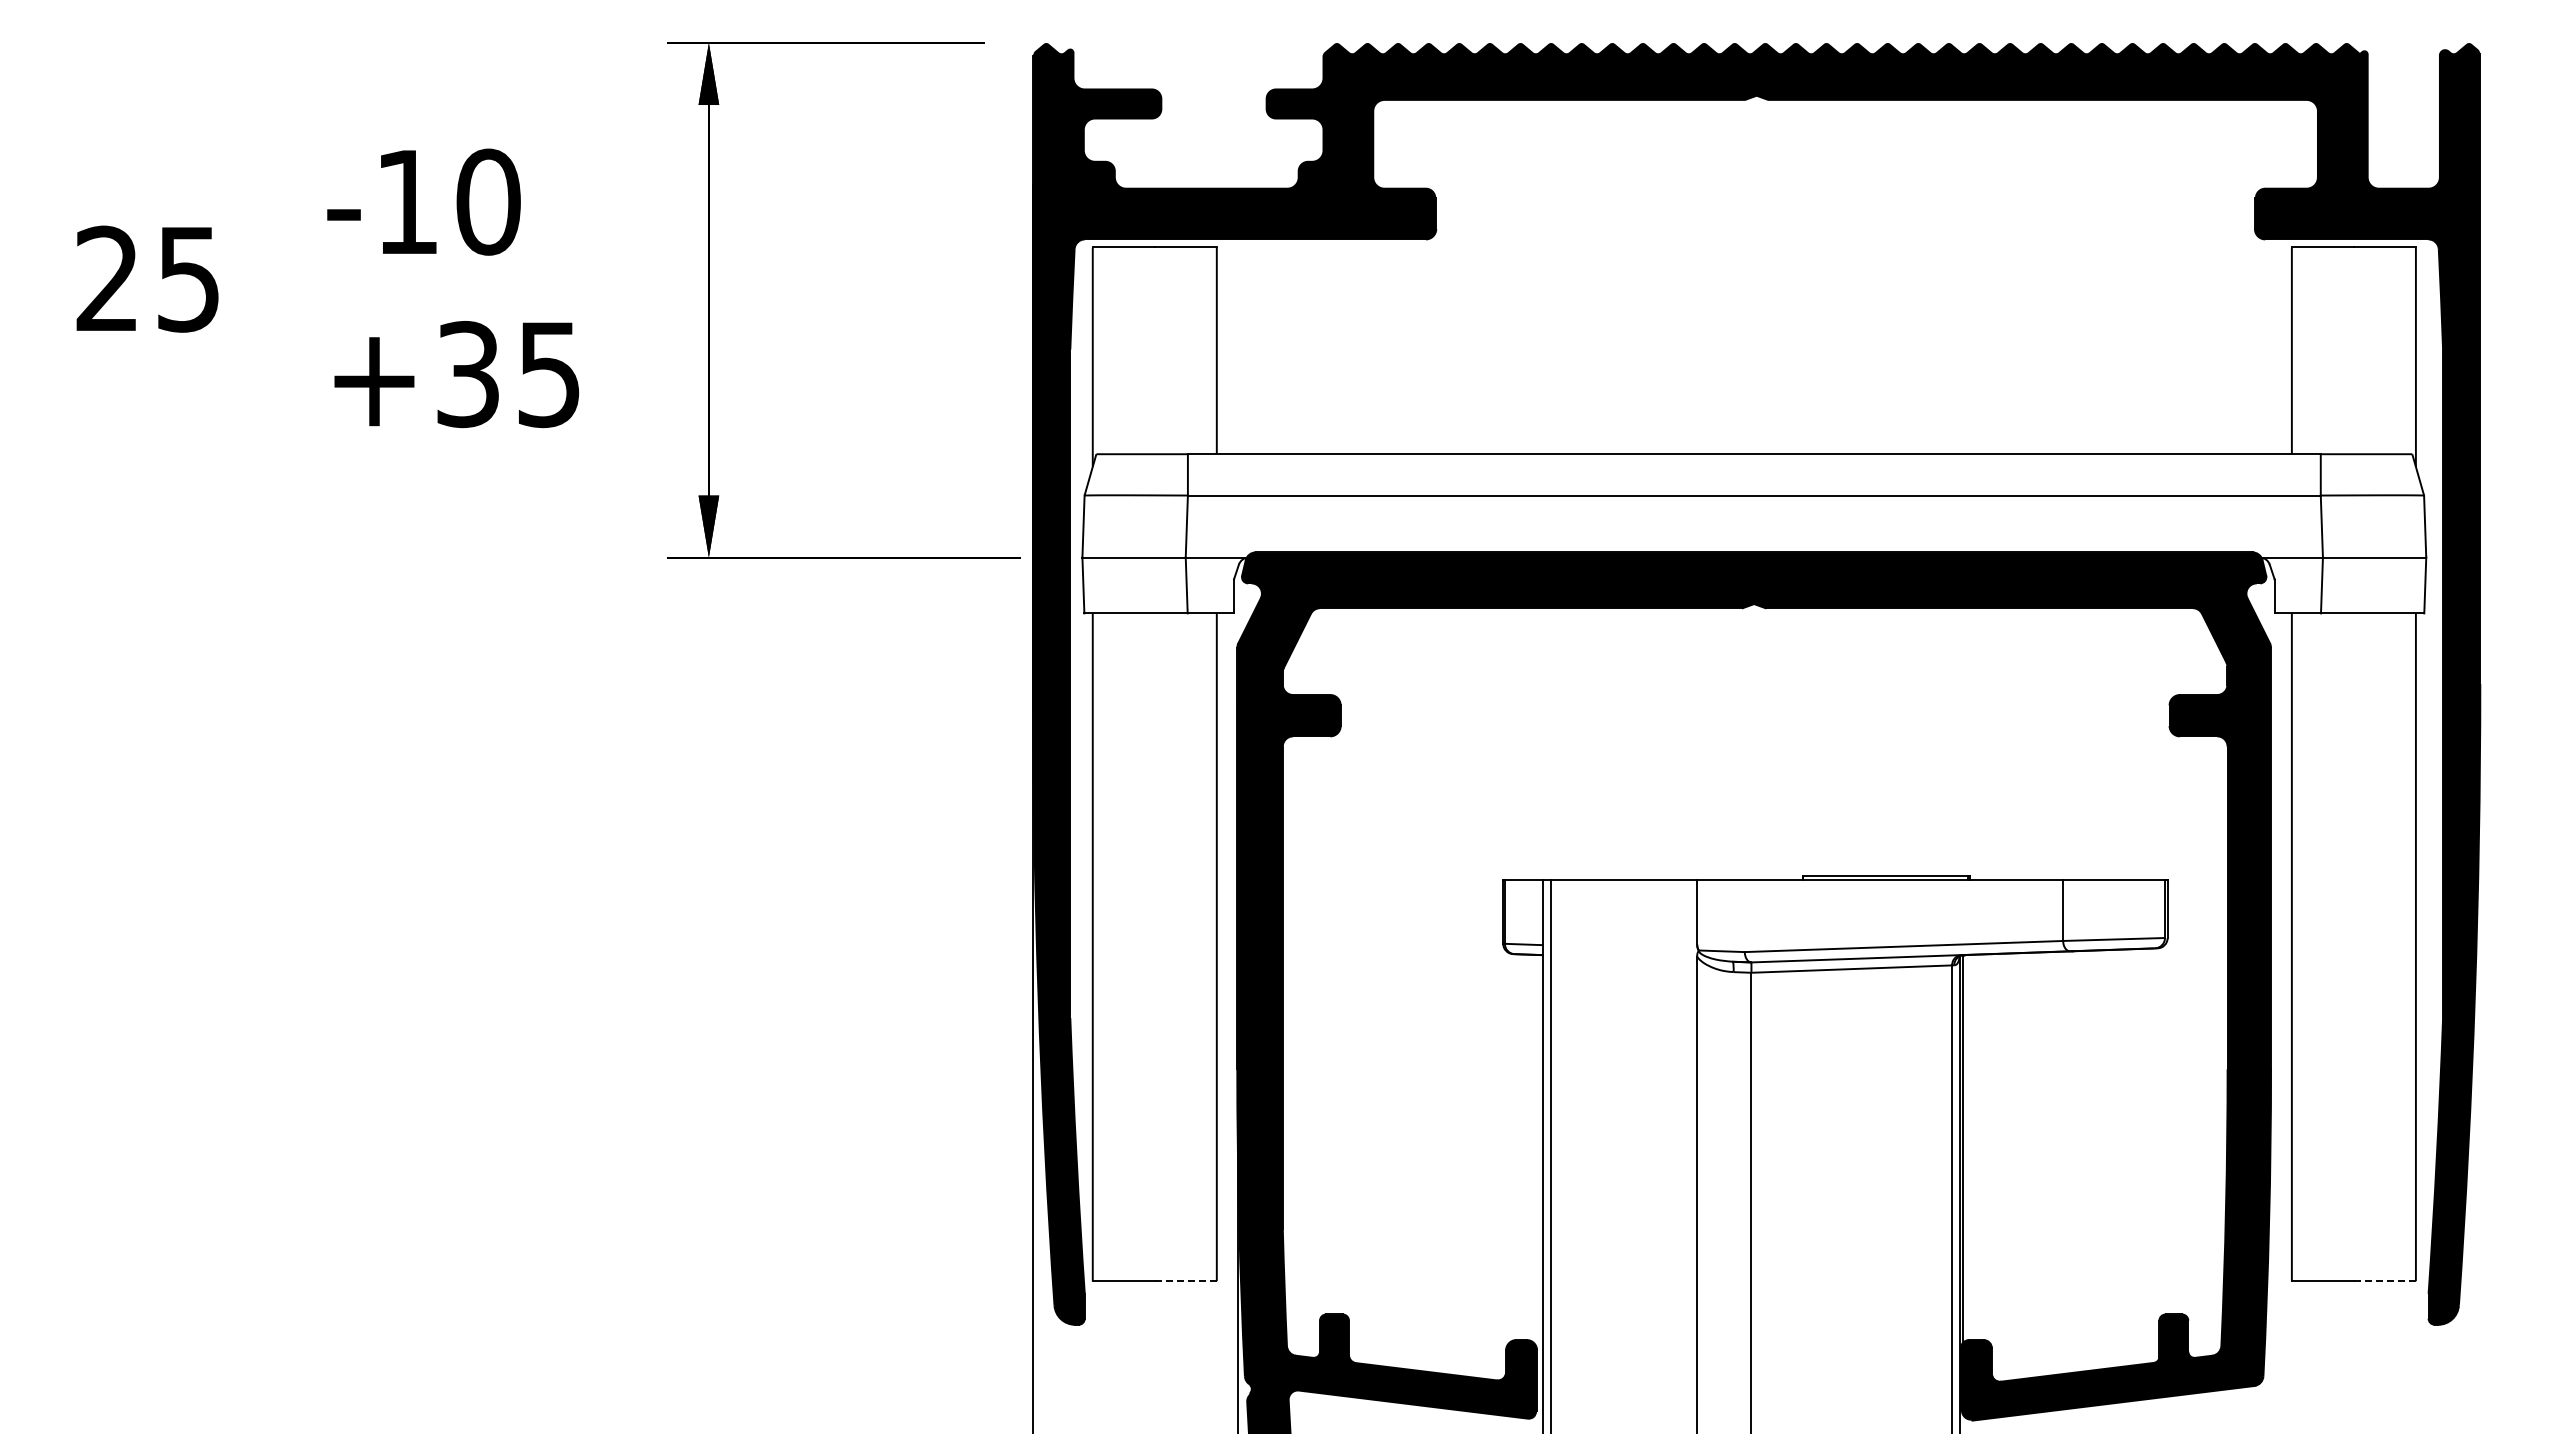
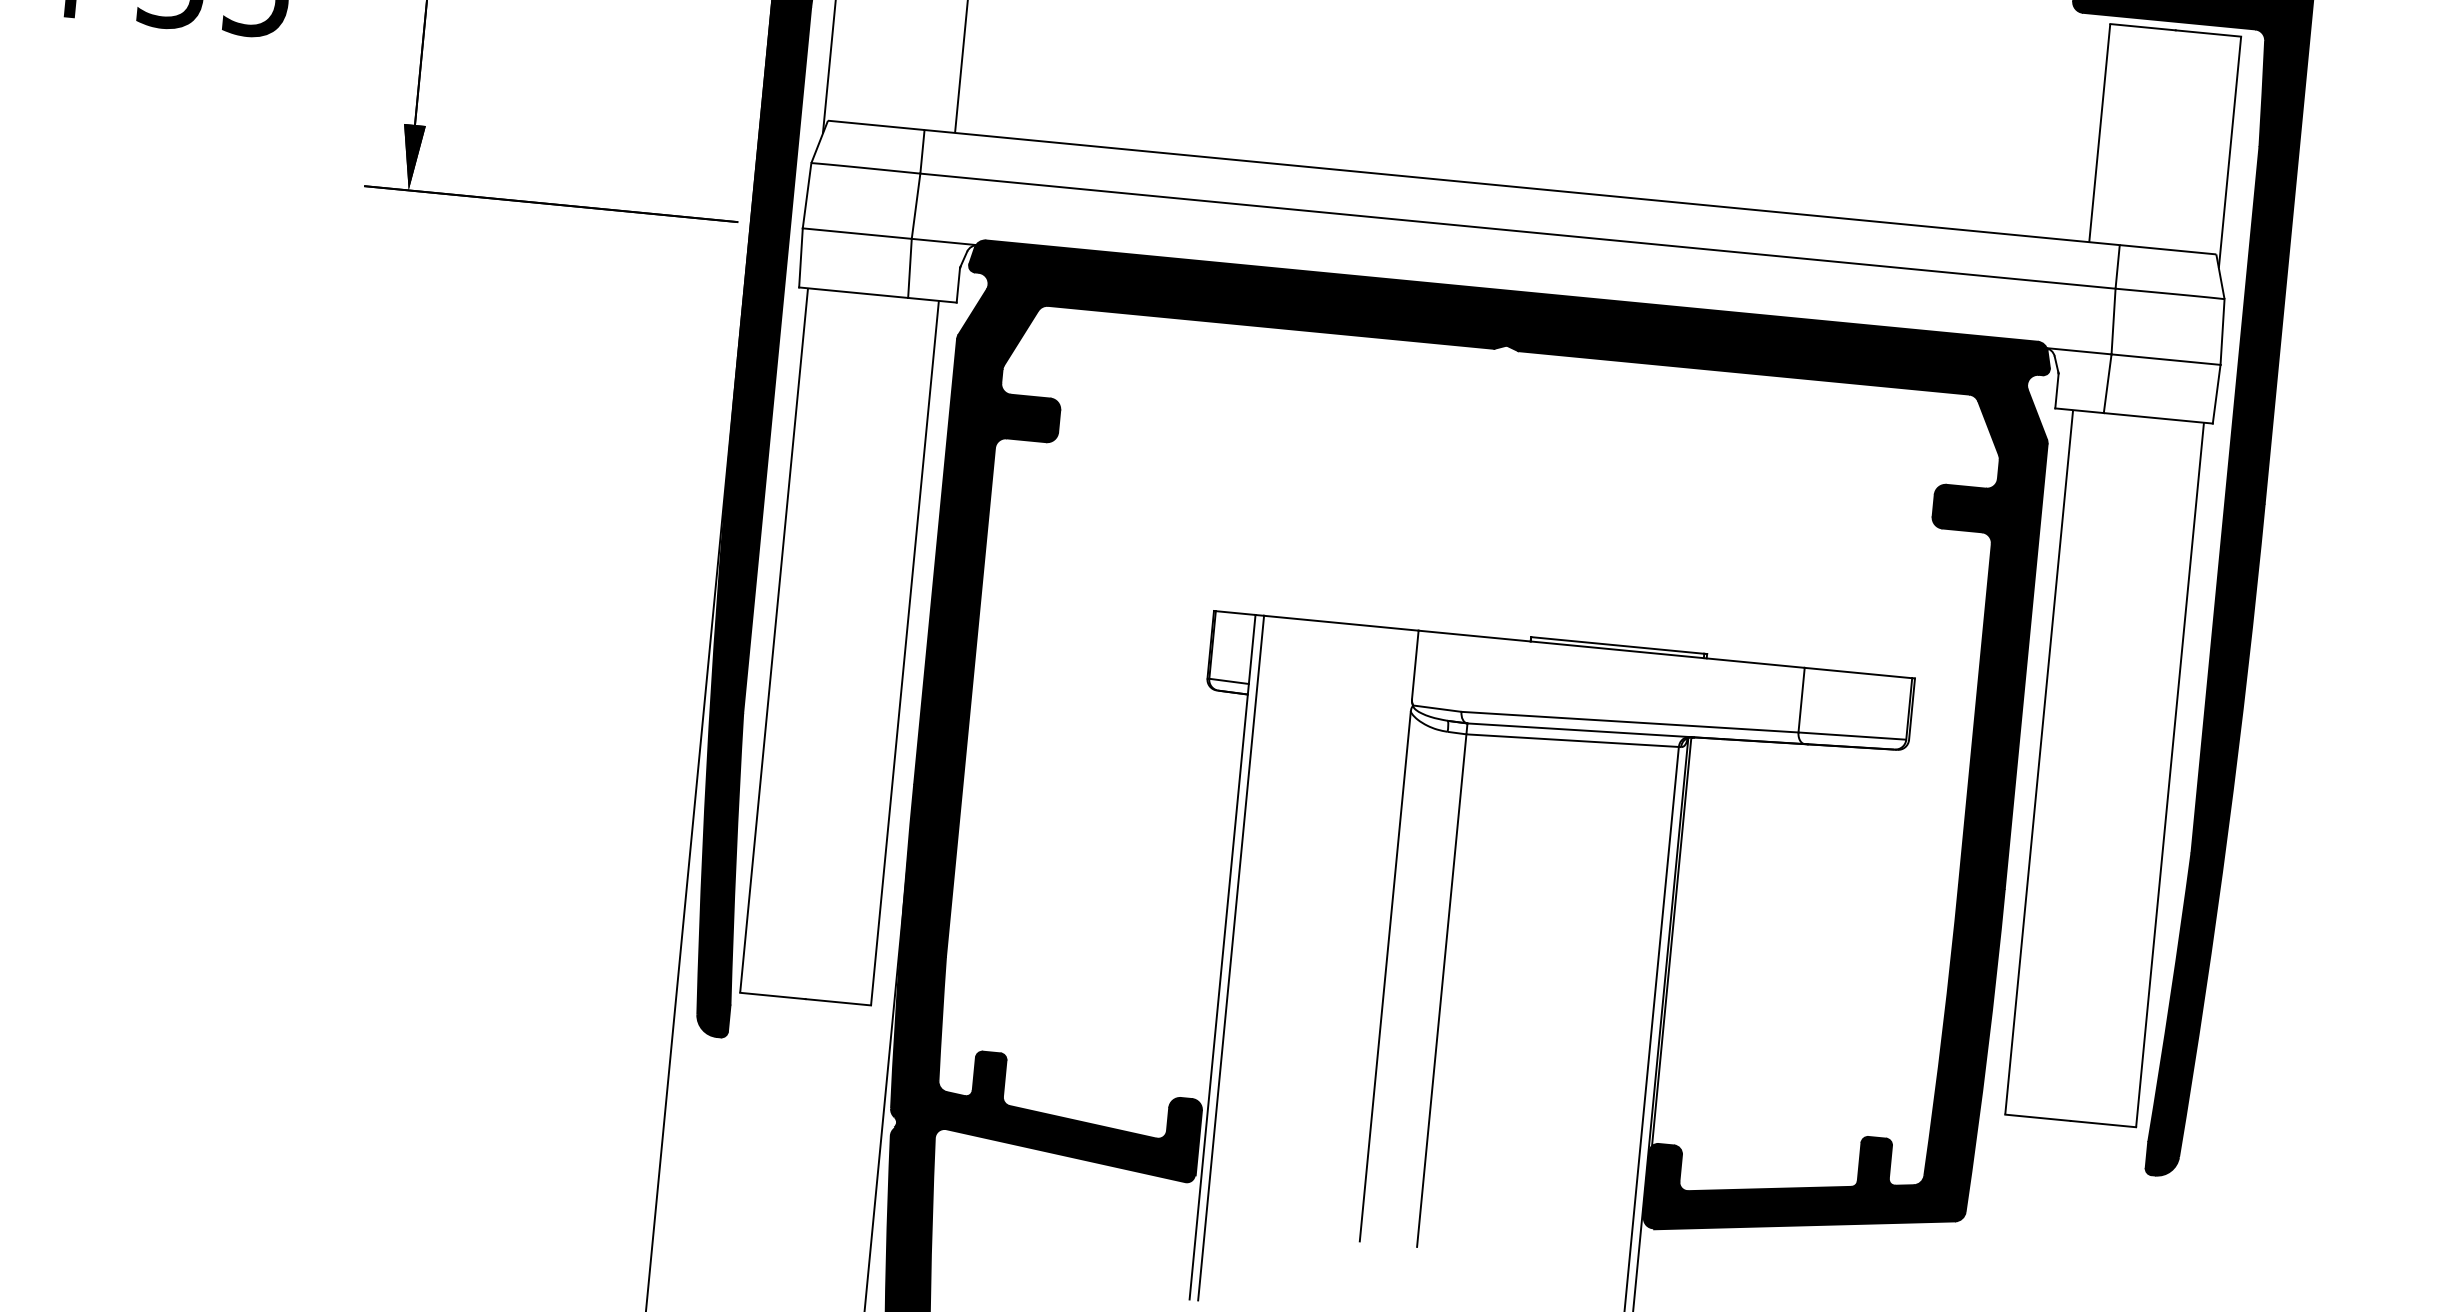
line: (1185, 1281) -> (837, 1002), dashed -> solid
line: (2384, 1281) -> (2102, 1124), dashed -> solid

